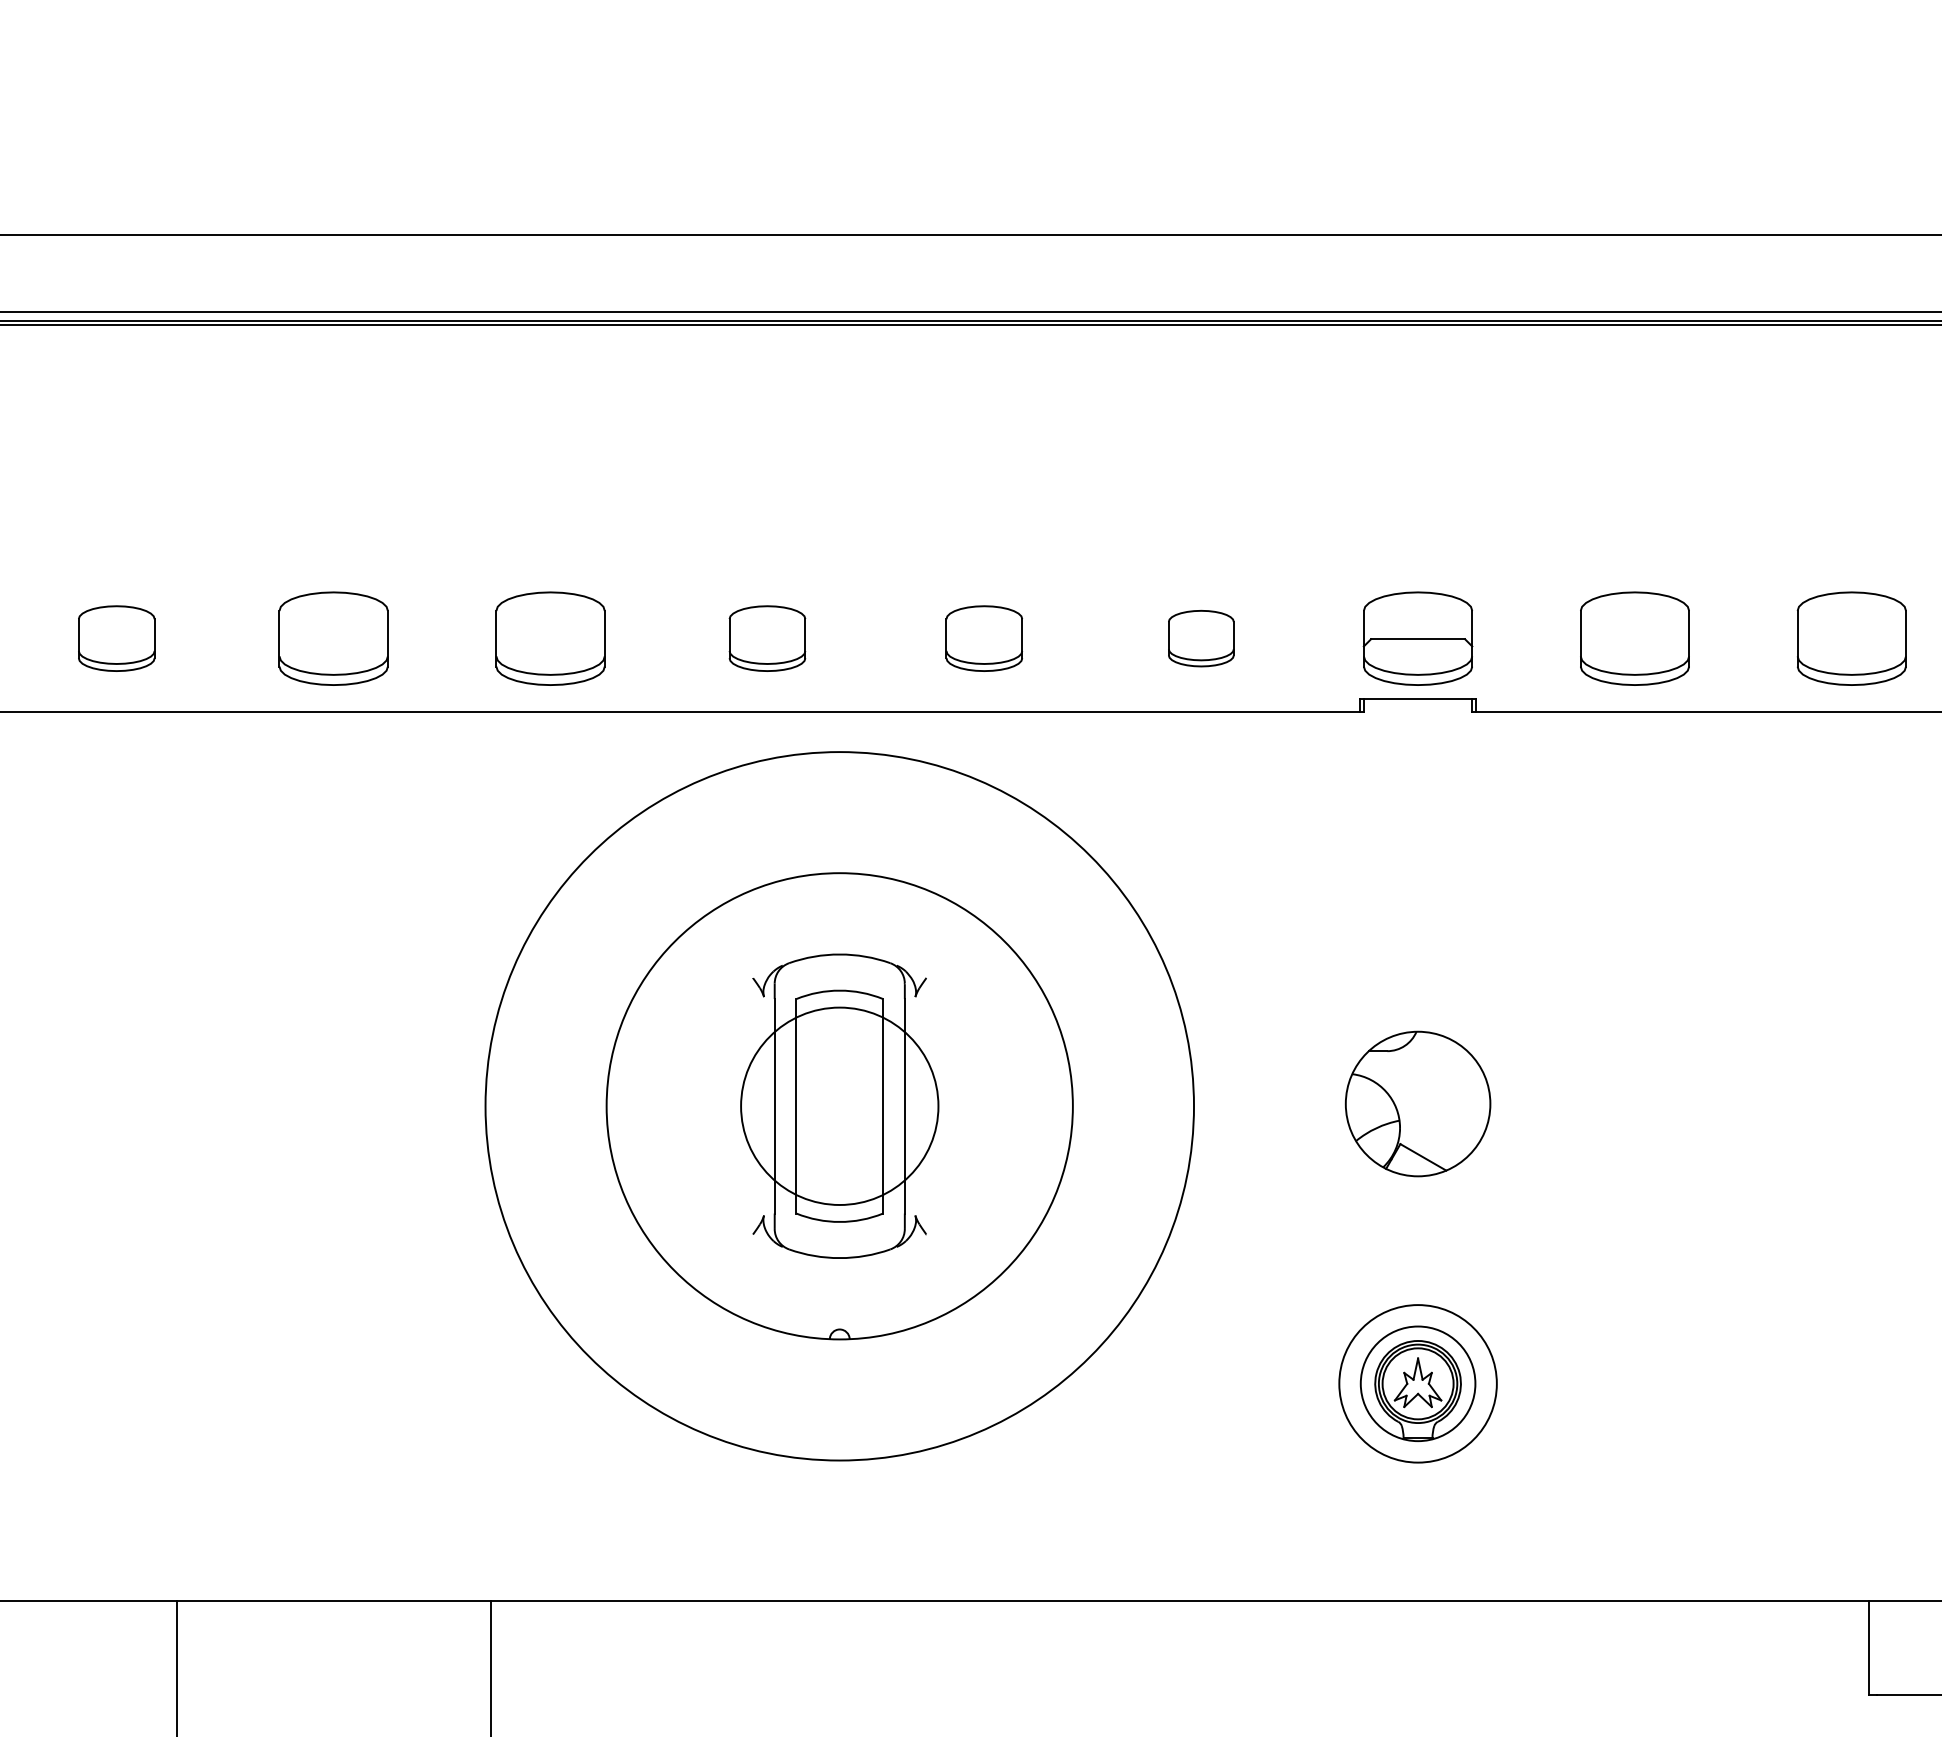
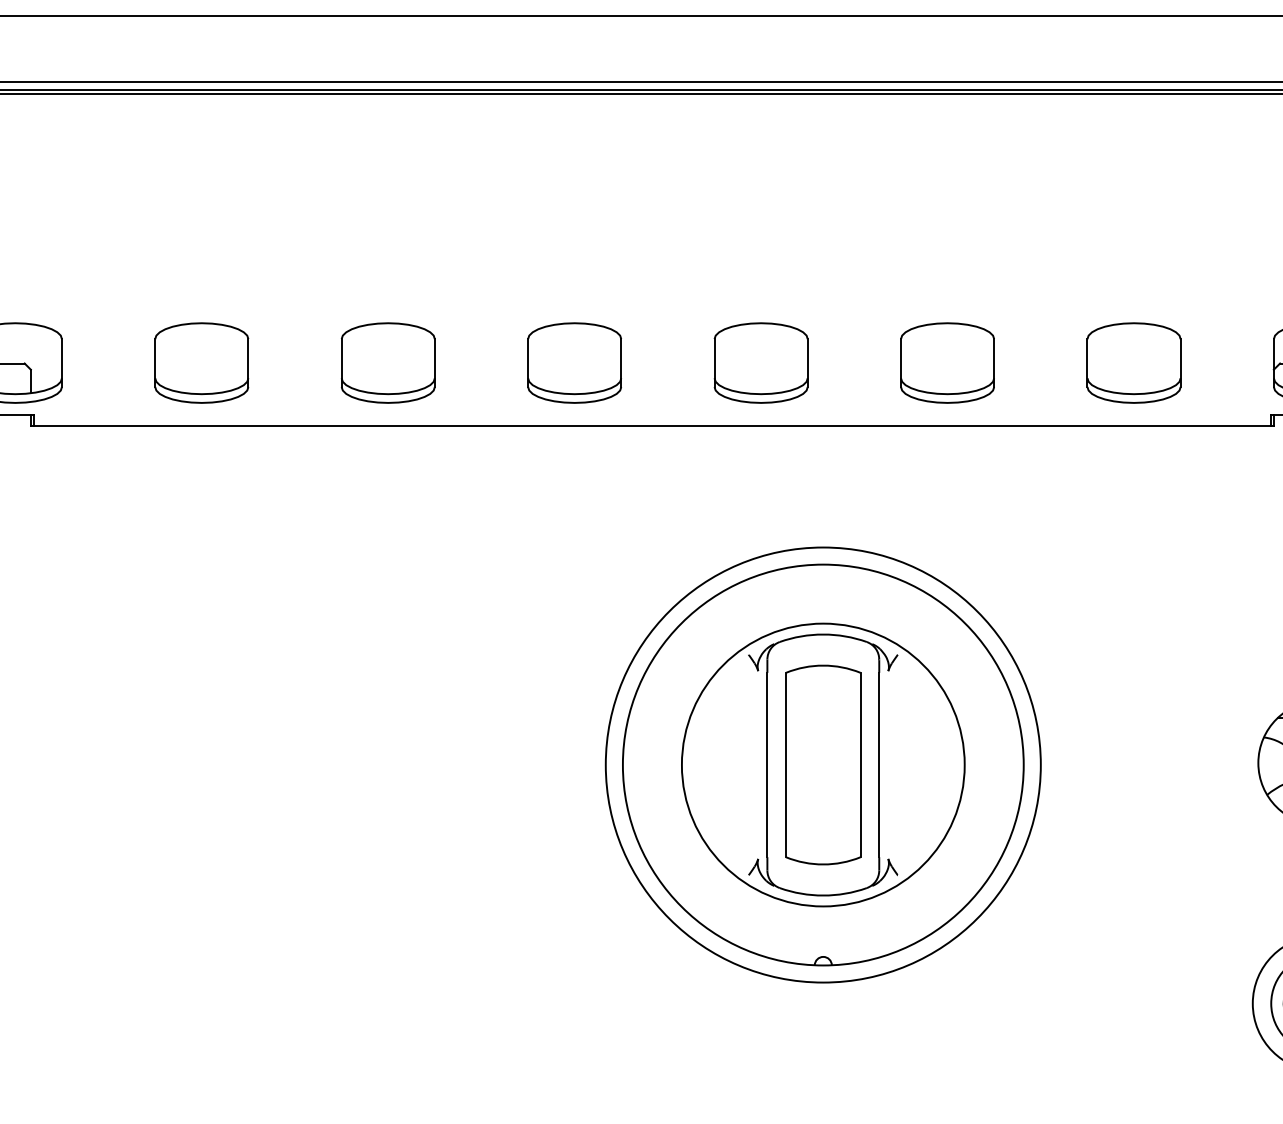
part: (116, 638) -> (201, 362), size x1.43
part: (767, 638) -> (761, 362), size x1.43
part: (984, 638) -> (947, 362), size x1.43
part: (1201, 638) -> (1134, 362), size x1.67
circle: (839, 1105) -> (823, 764), size x1.67
circle: (839, 1106) -> (823, 765), size x0.71

